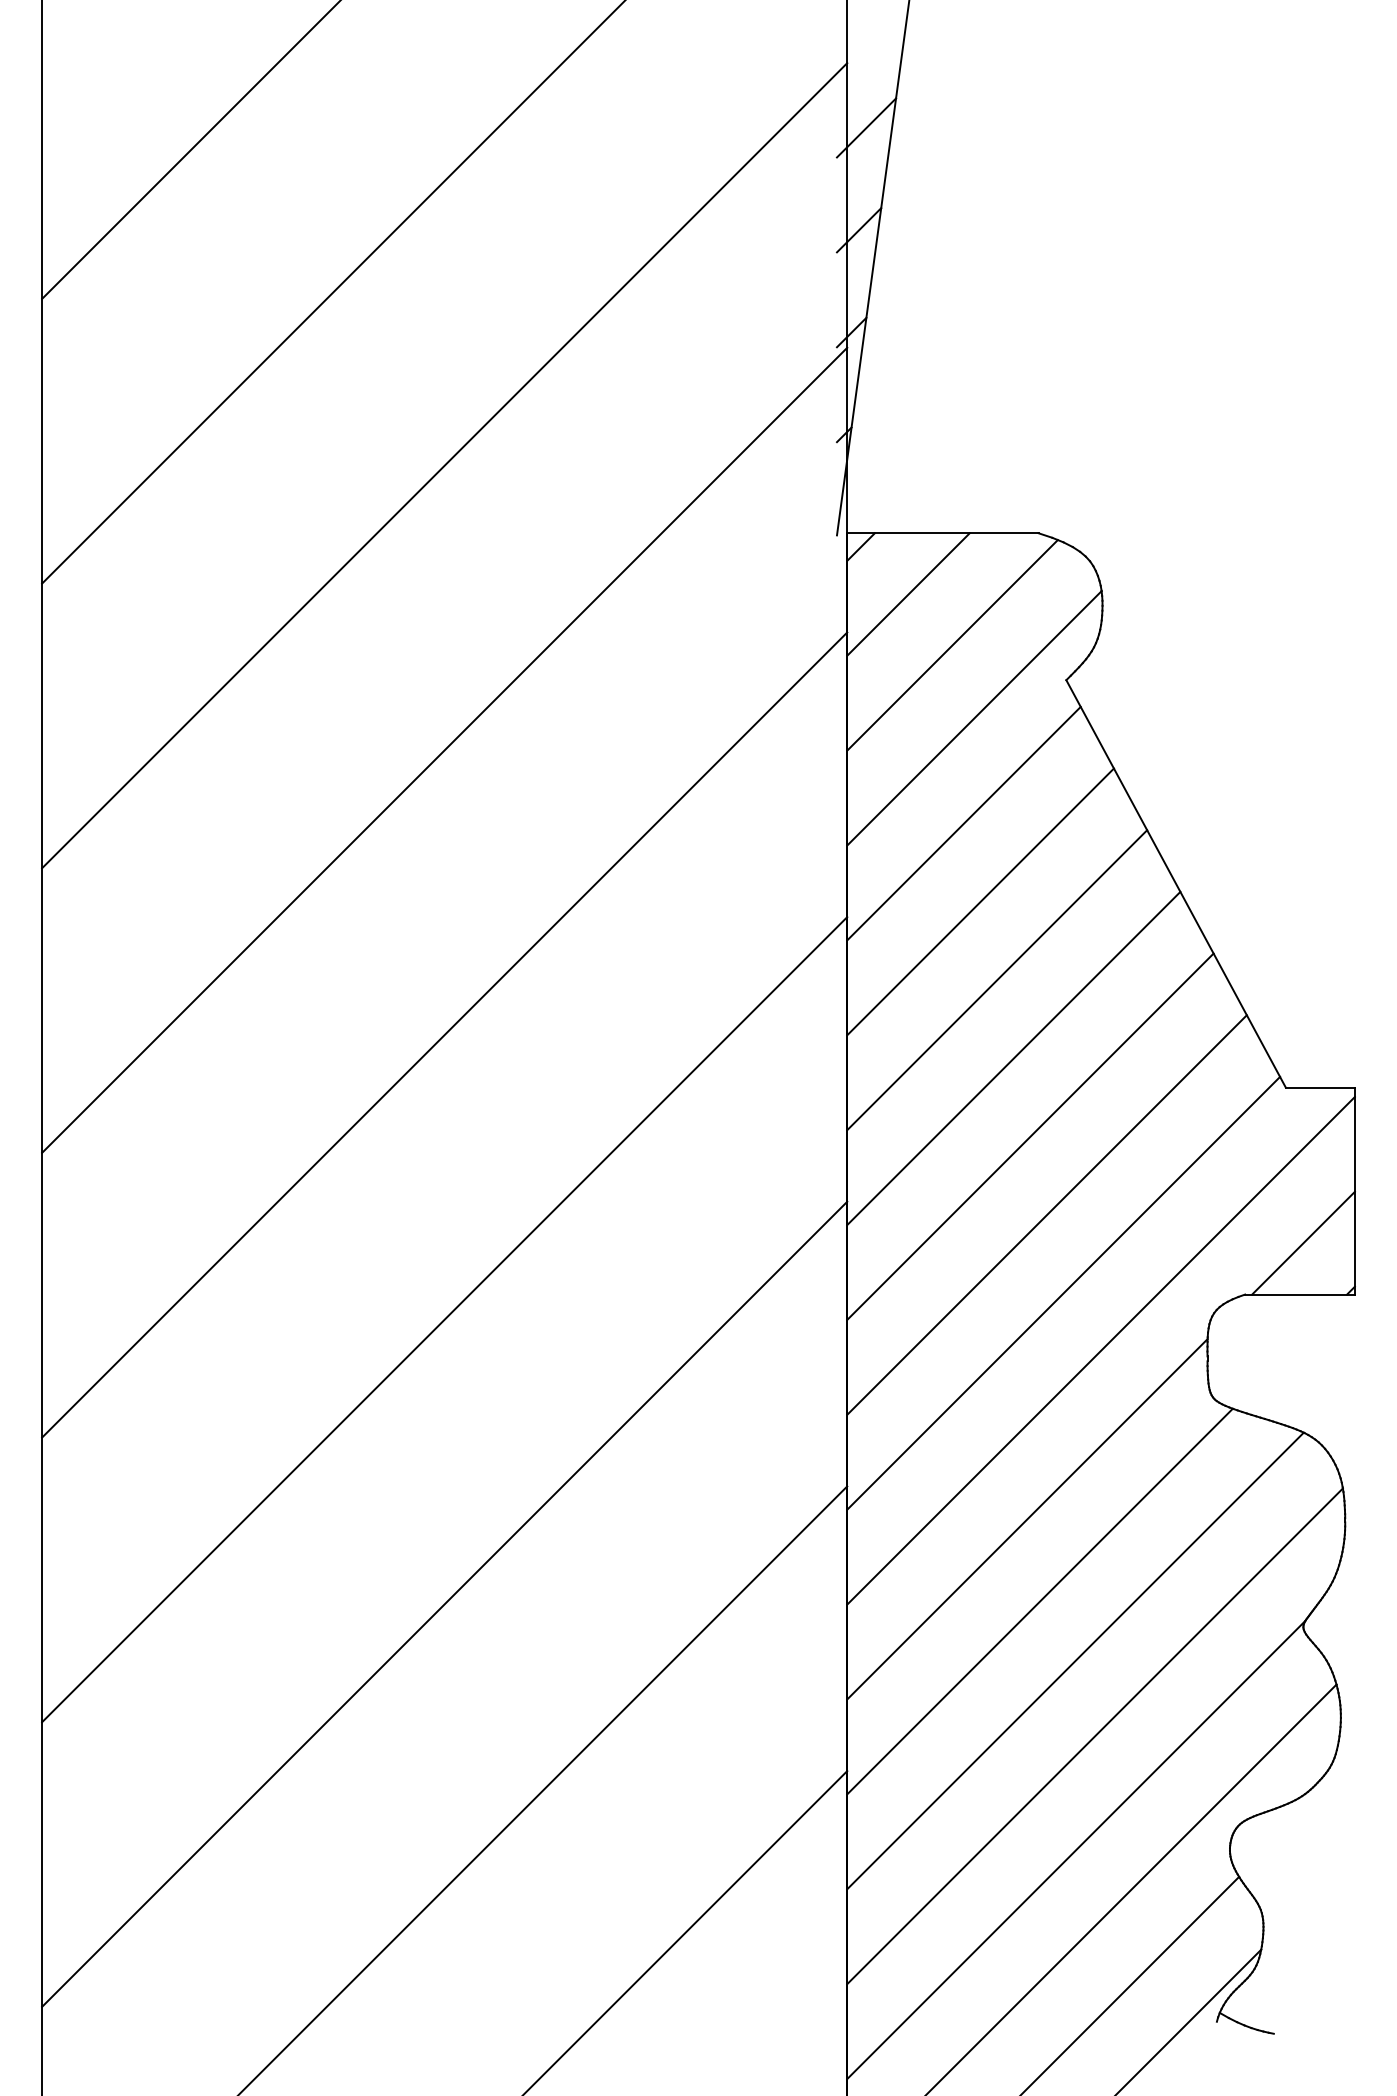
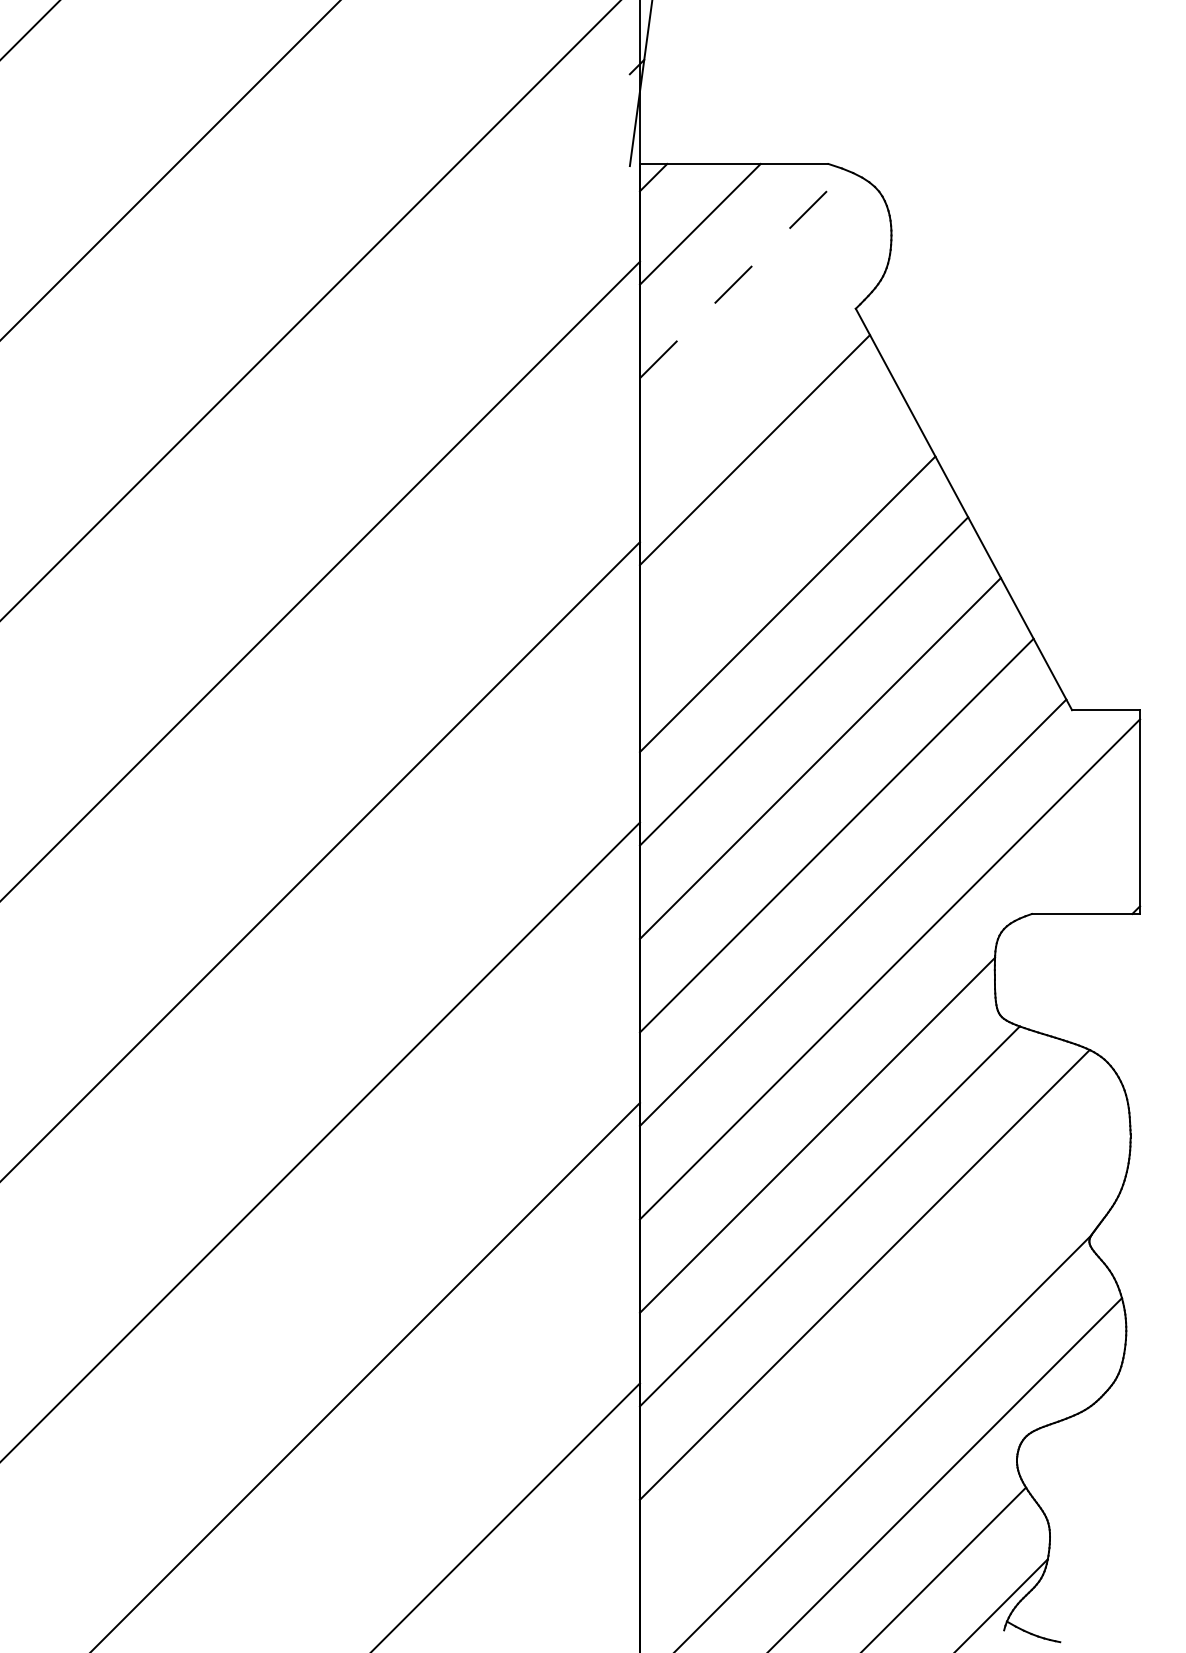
line: (952, 645) -> (743, 274), solid -> dashed
line: (974, 718) -> (765, 346), removed
line: (980, 901) -> (771, 526), removed
line: (1303, 1242) -> (1089, 862), removed
line: (1094, 1736) -> (883, 1349), removed

